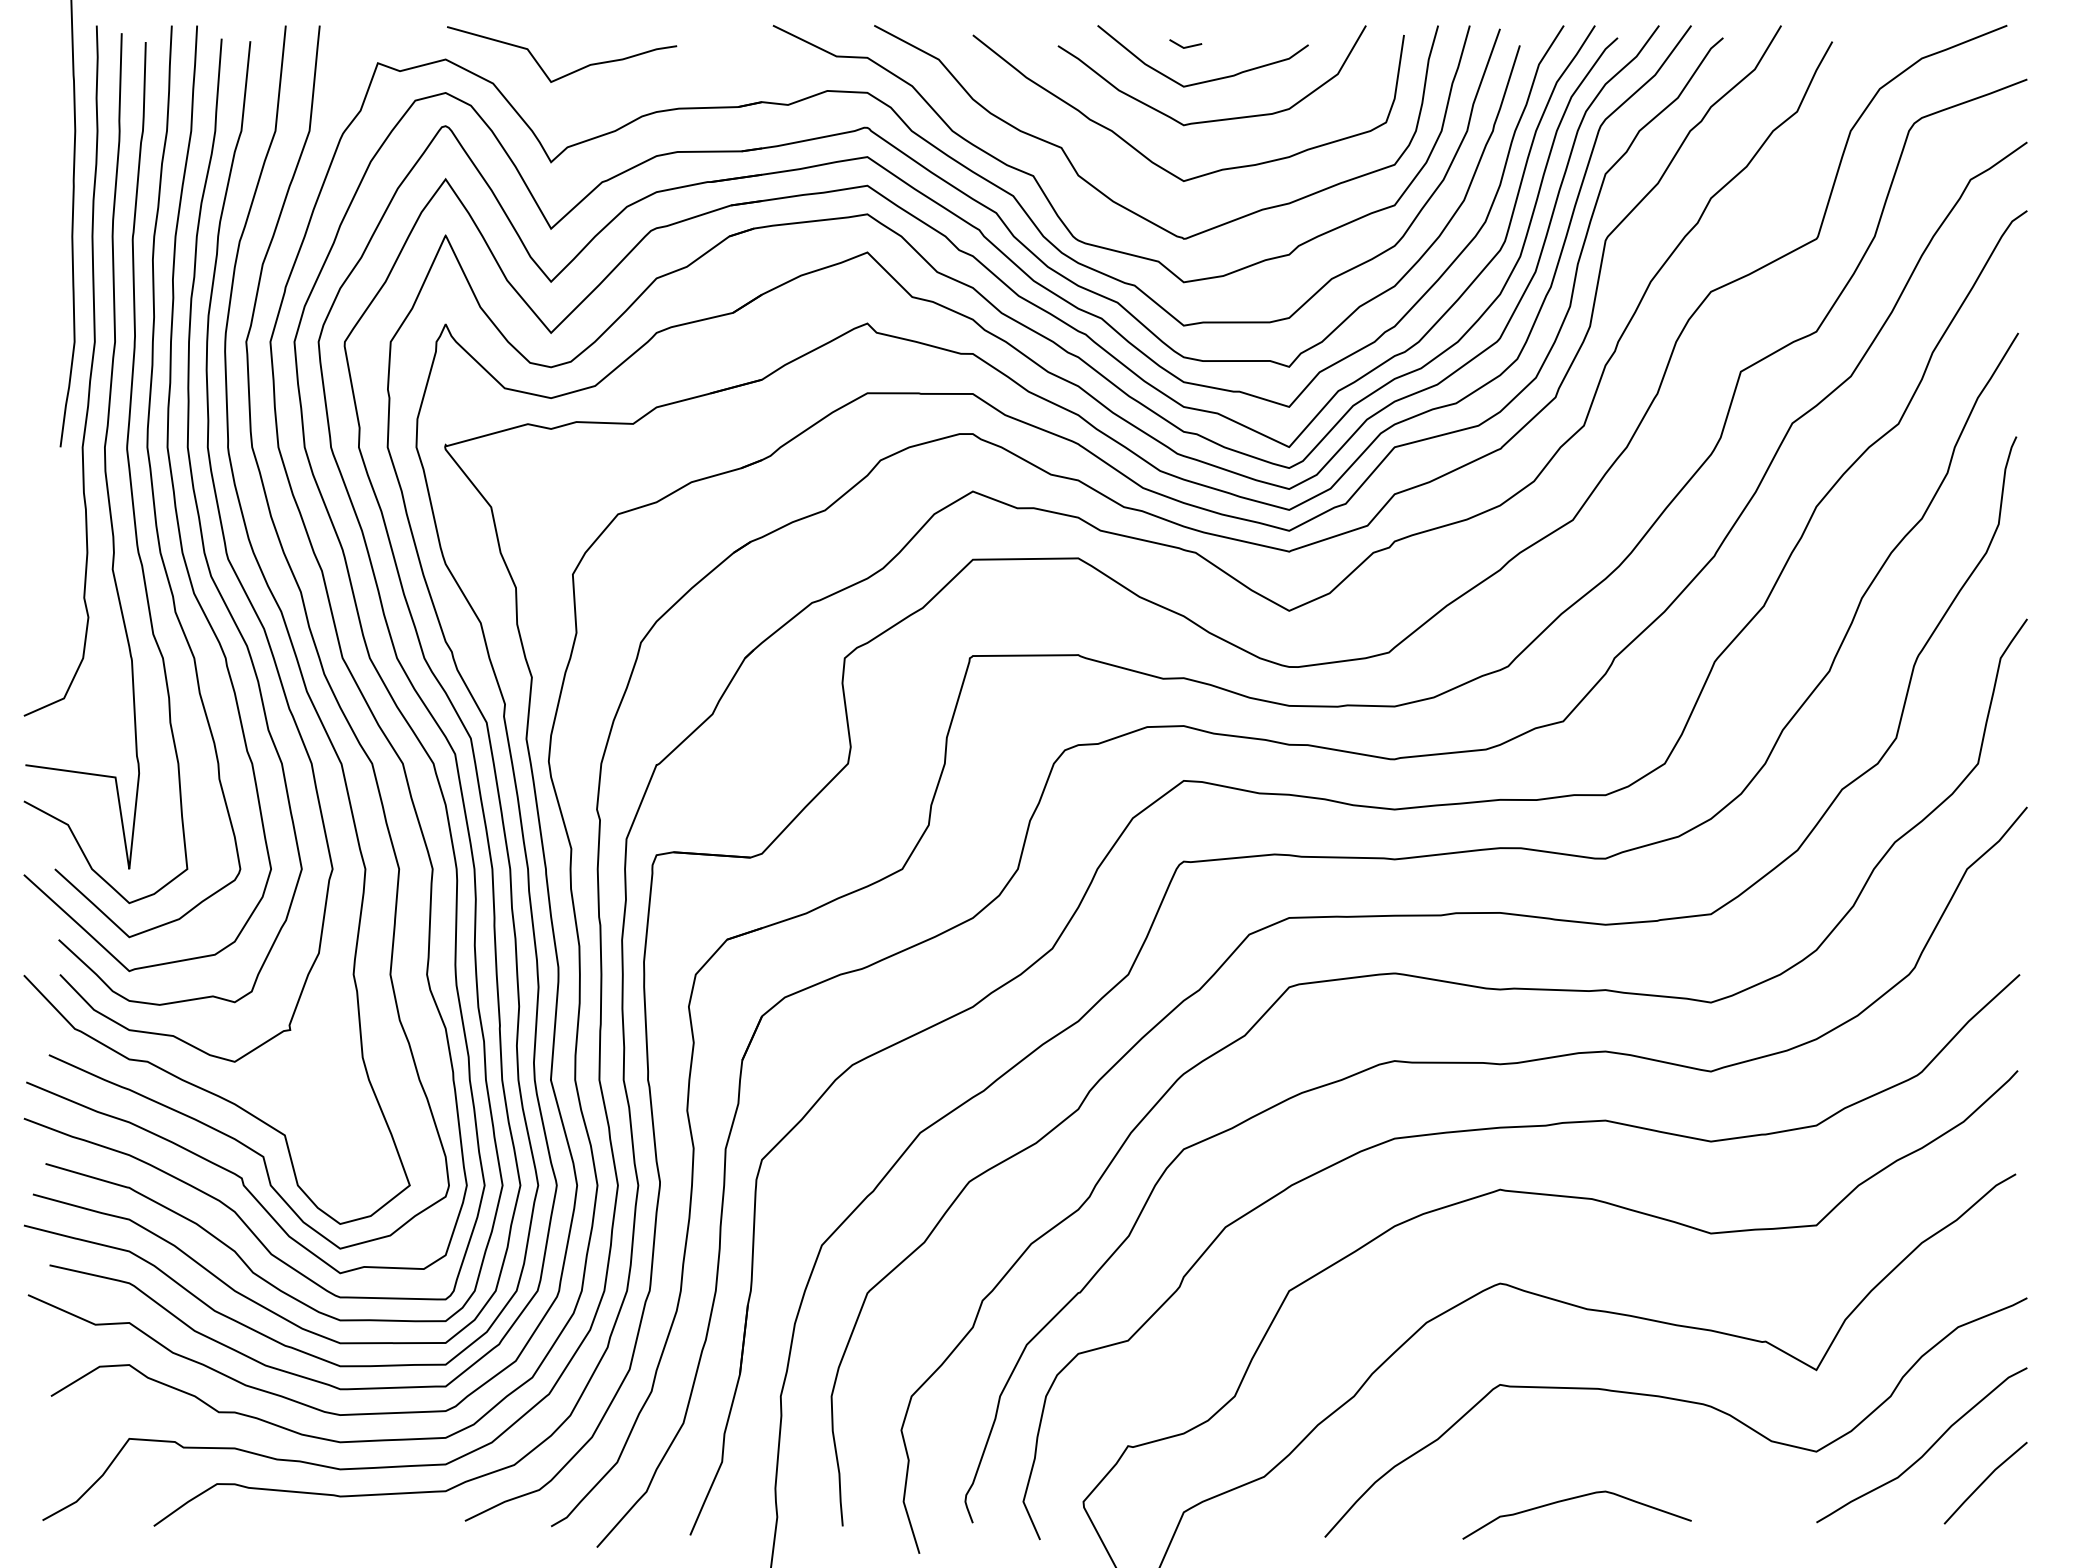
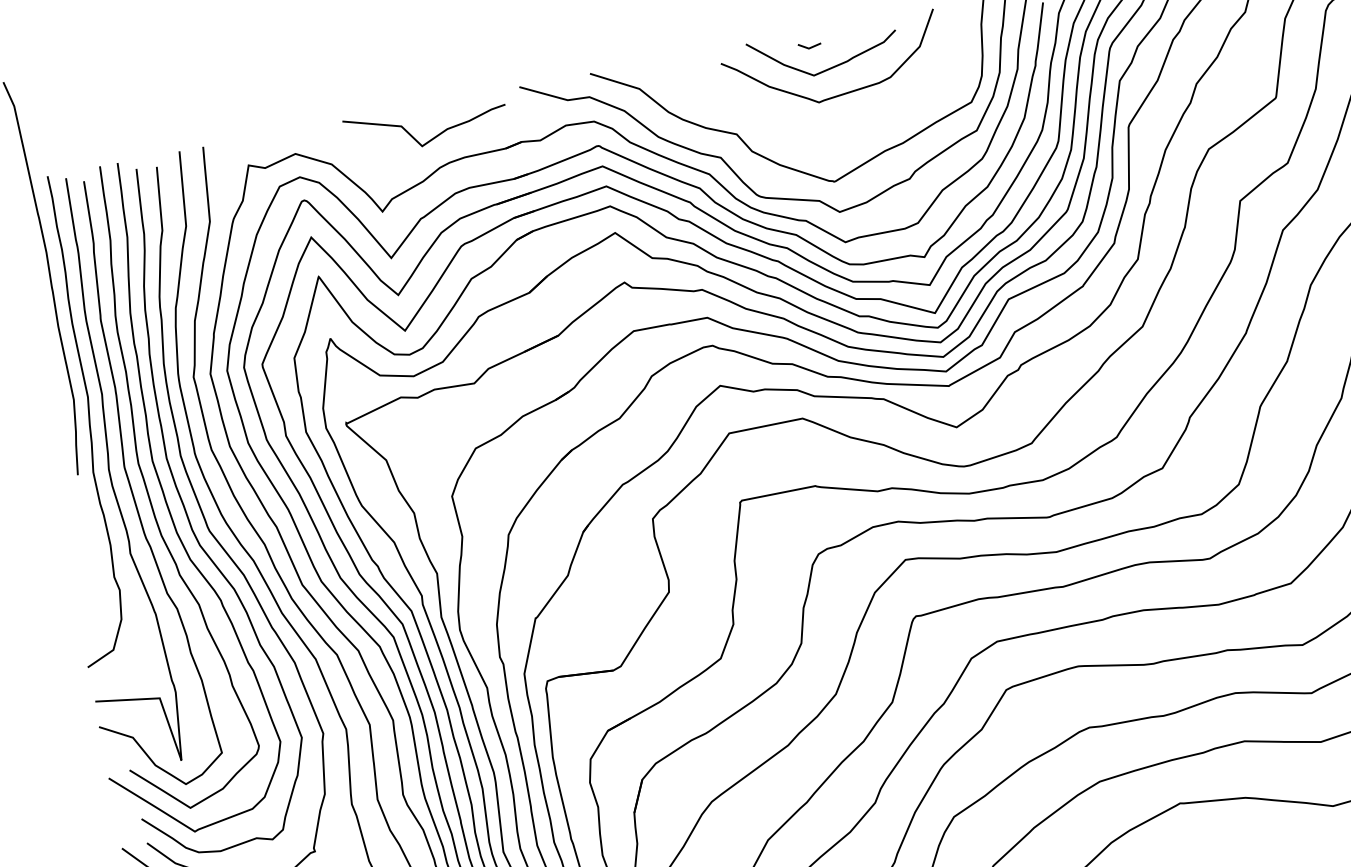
curve: (567, 73) -> (432, 138), moved
curve: (1150, 159) -> (800, 130), removed

